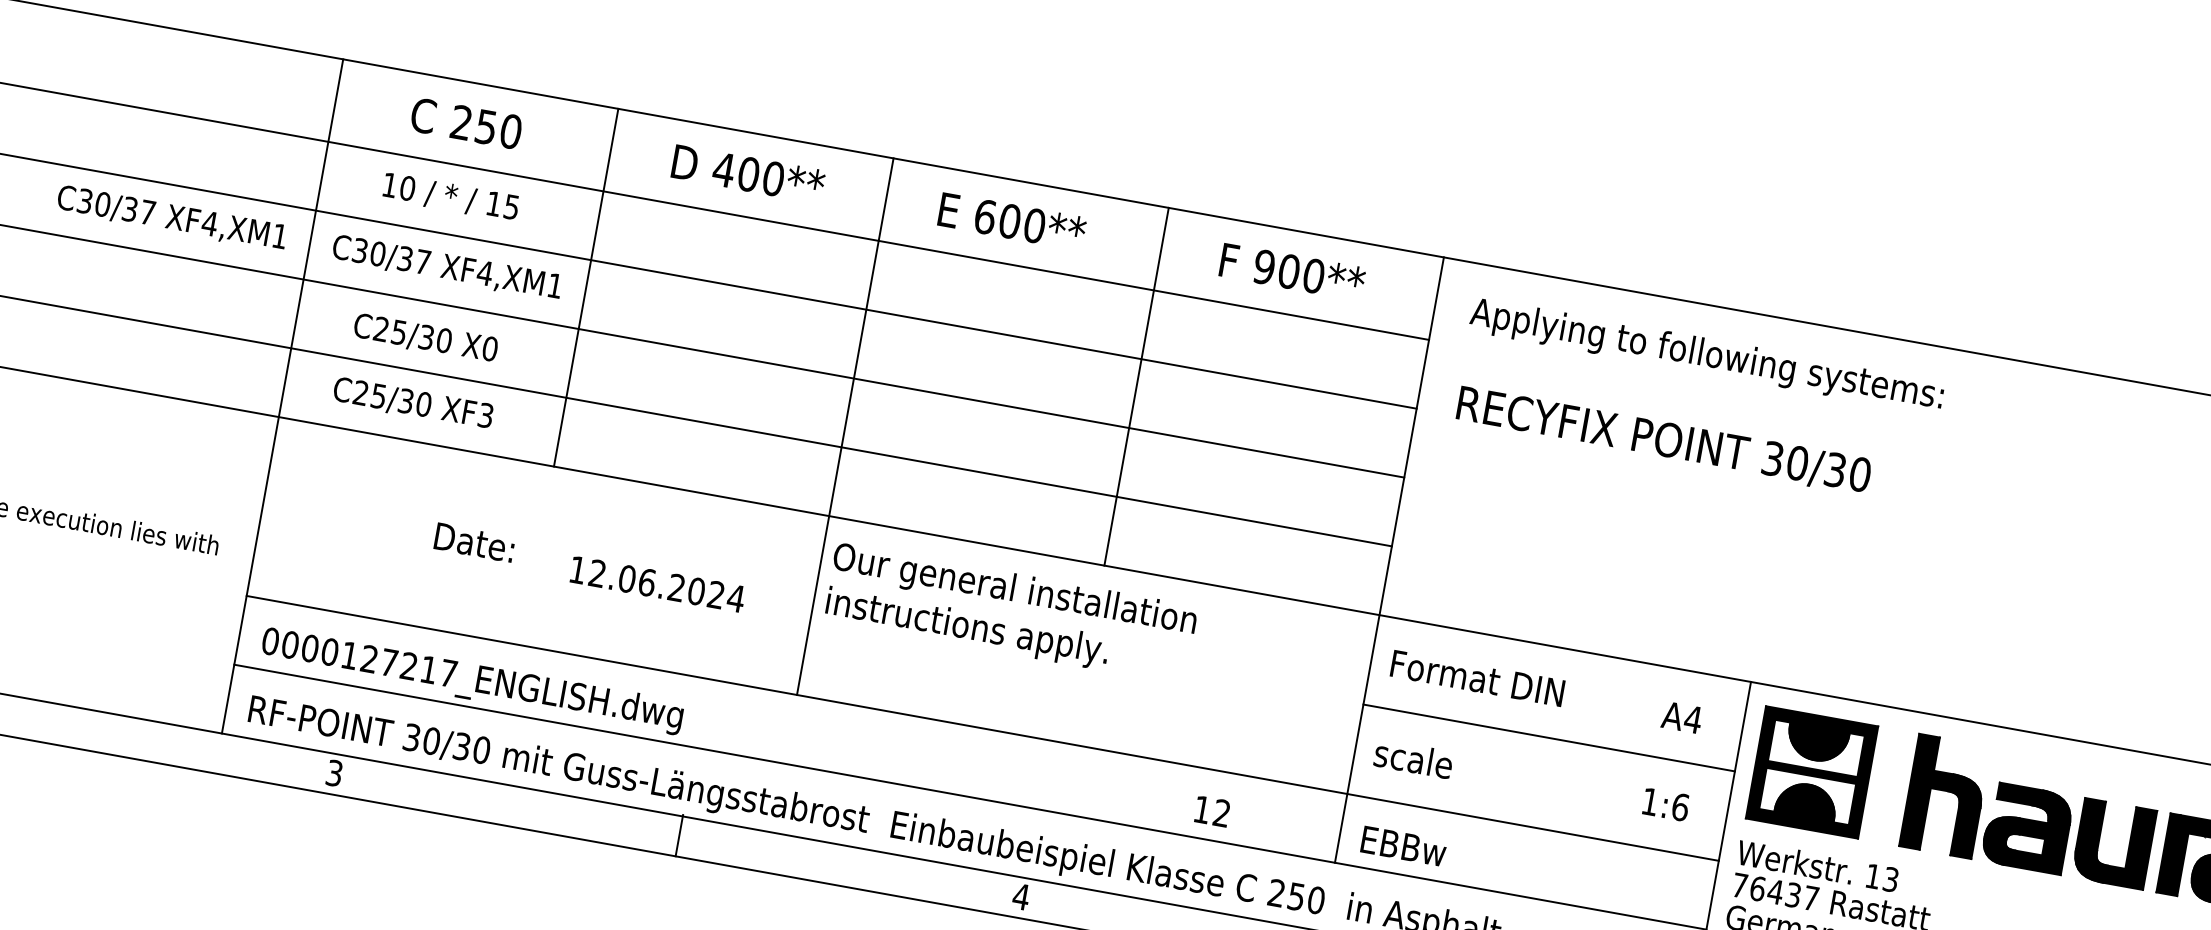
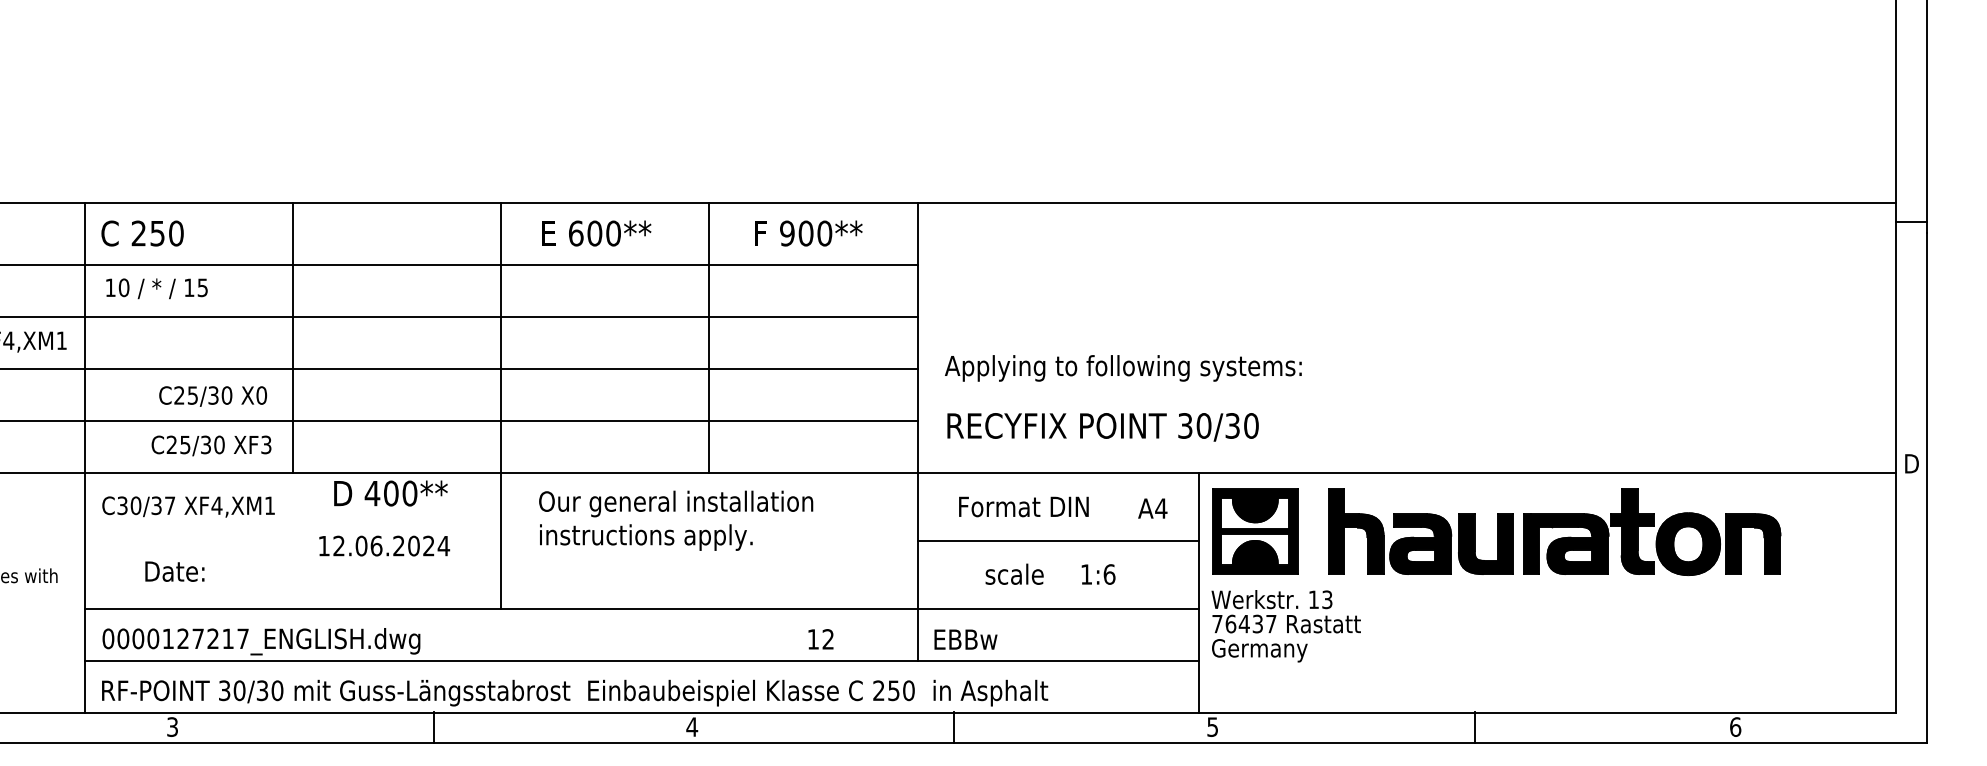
text: (466, 123) -> (142, 233), moved
text: (747, 174) -> (390, 493), moved
text: (450, 197) -> (156, 288), moved
text: (447, 267) -> (188, 506), moved
text: (426, 338) -> (213, 396), moved
text: (1707, 356) -> (1123, 368), moved
text: (413, 403) -> (211, 445), moved
text: (1663, 441) -> (1102, 427), moved
text: (474, 542) -> (174, 571), moved
text: (1011, 613) -> (676, 520), moved
text: (1477, 677) -> (1023, 506), moved
text: (1413, 757) -> (1014, 573), moved
text: (1665, 804) -> (1098, 574), moved

